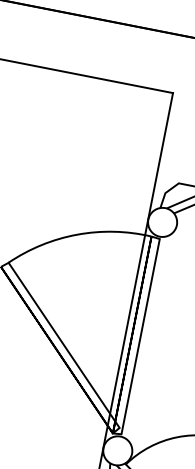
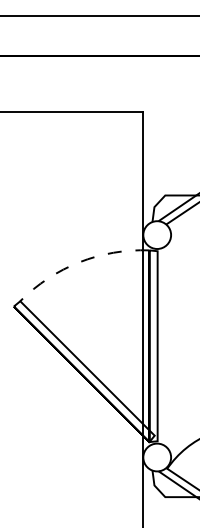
arc: (77, 234) -> (79, 262), solid -> dashed

